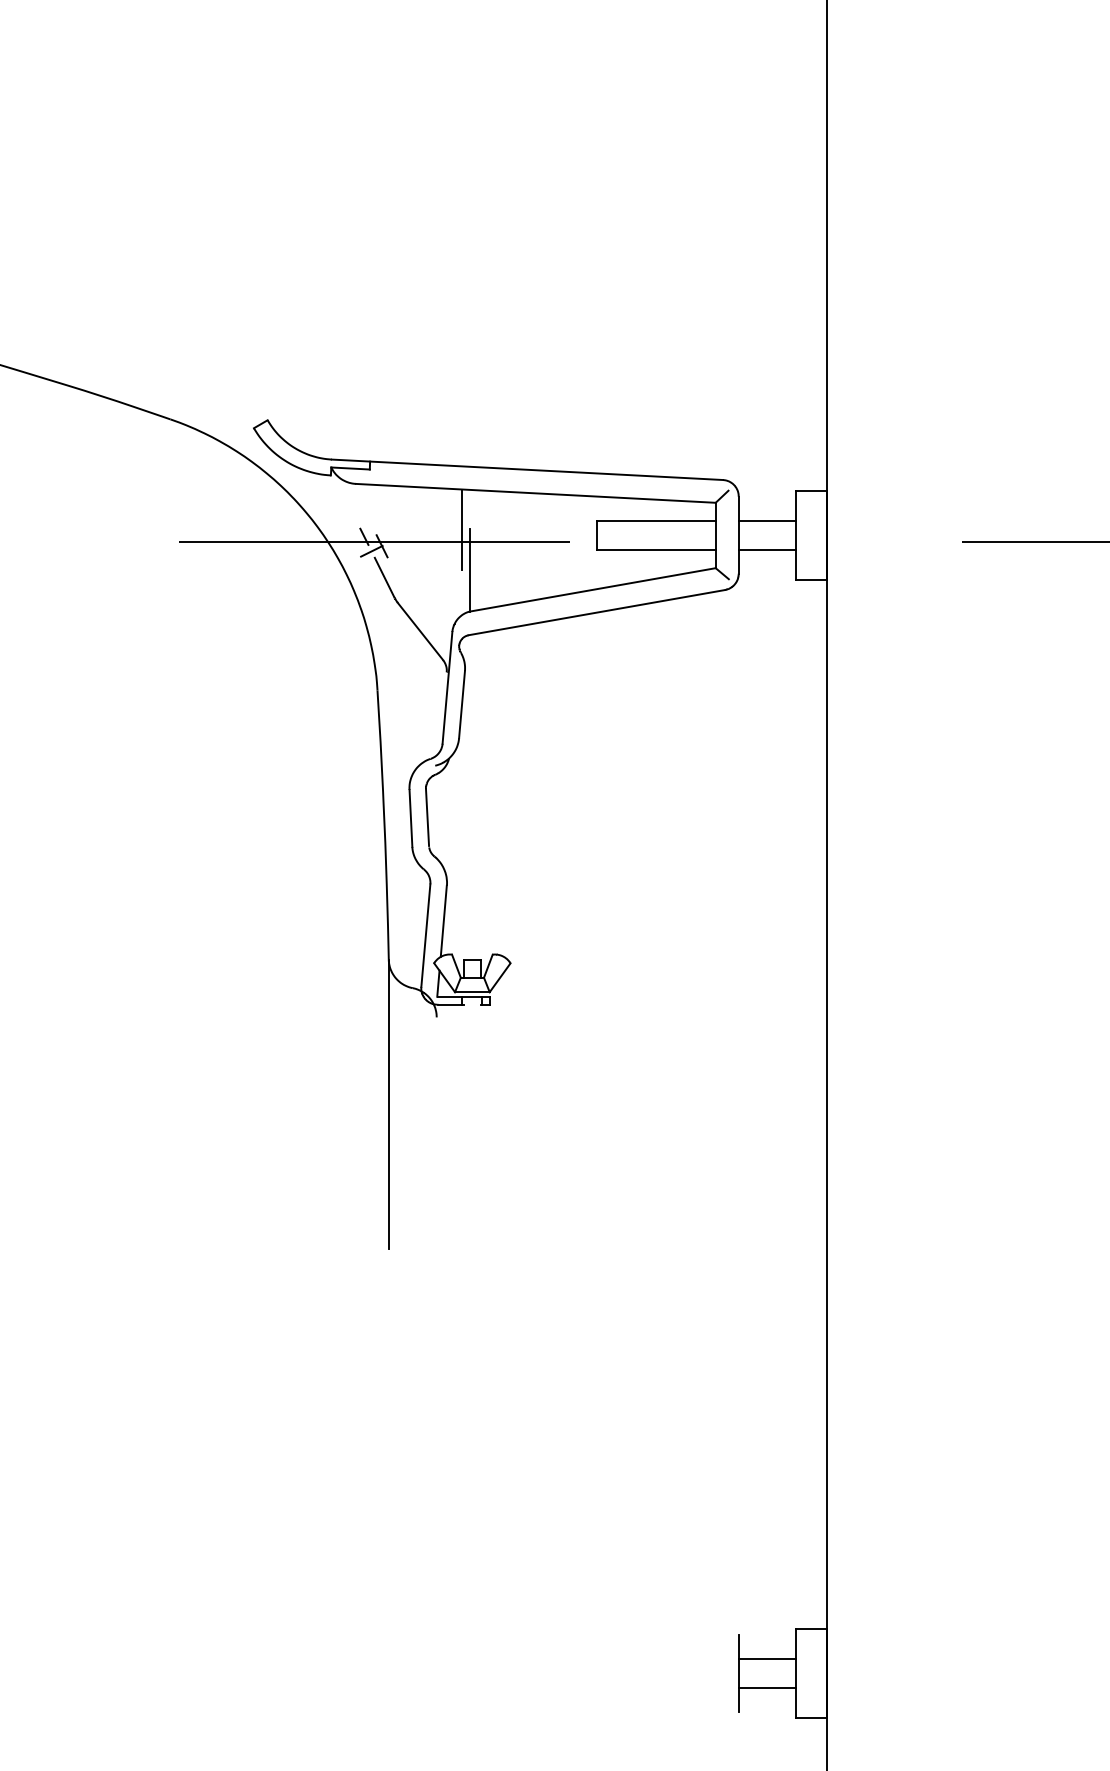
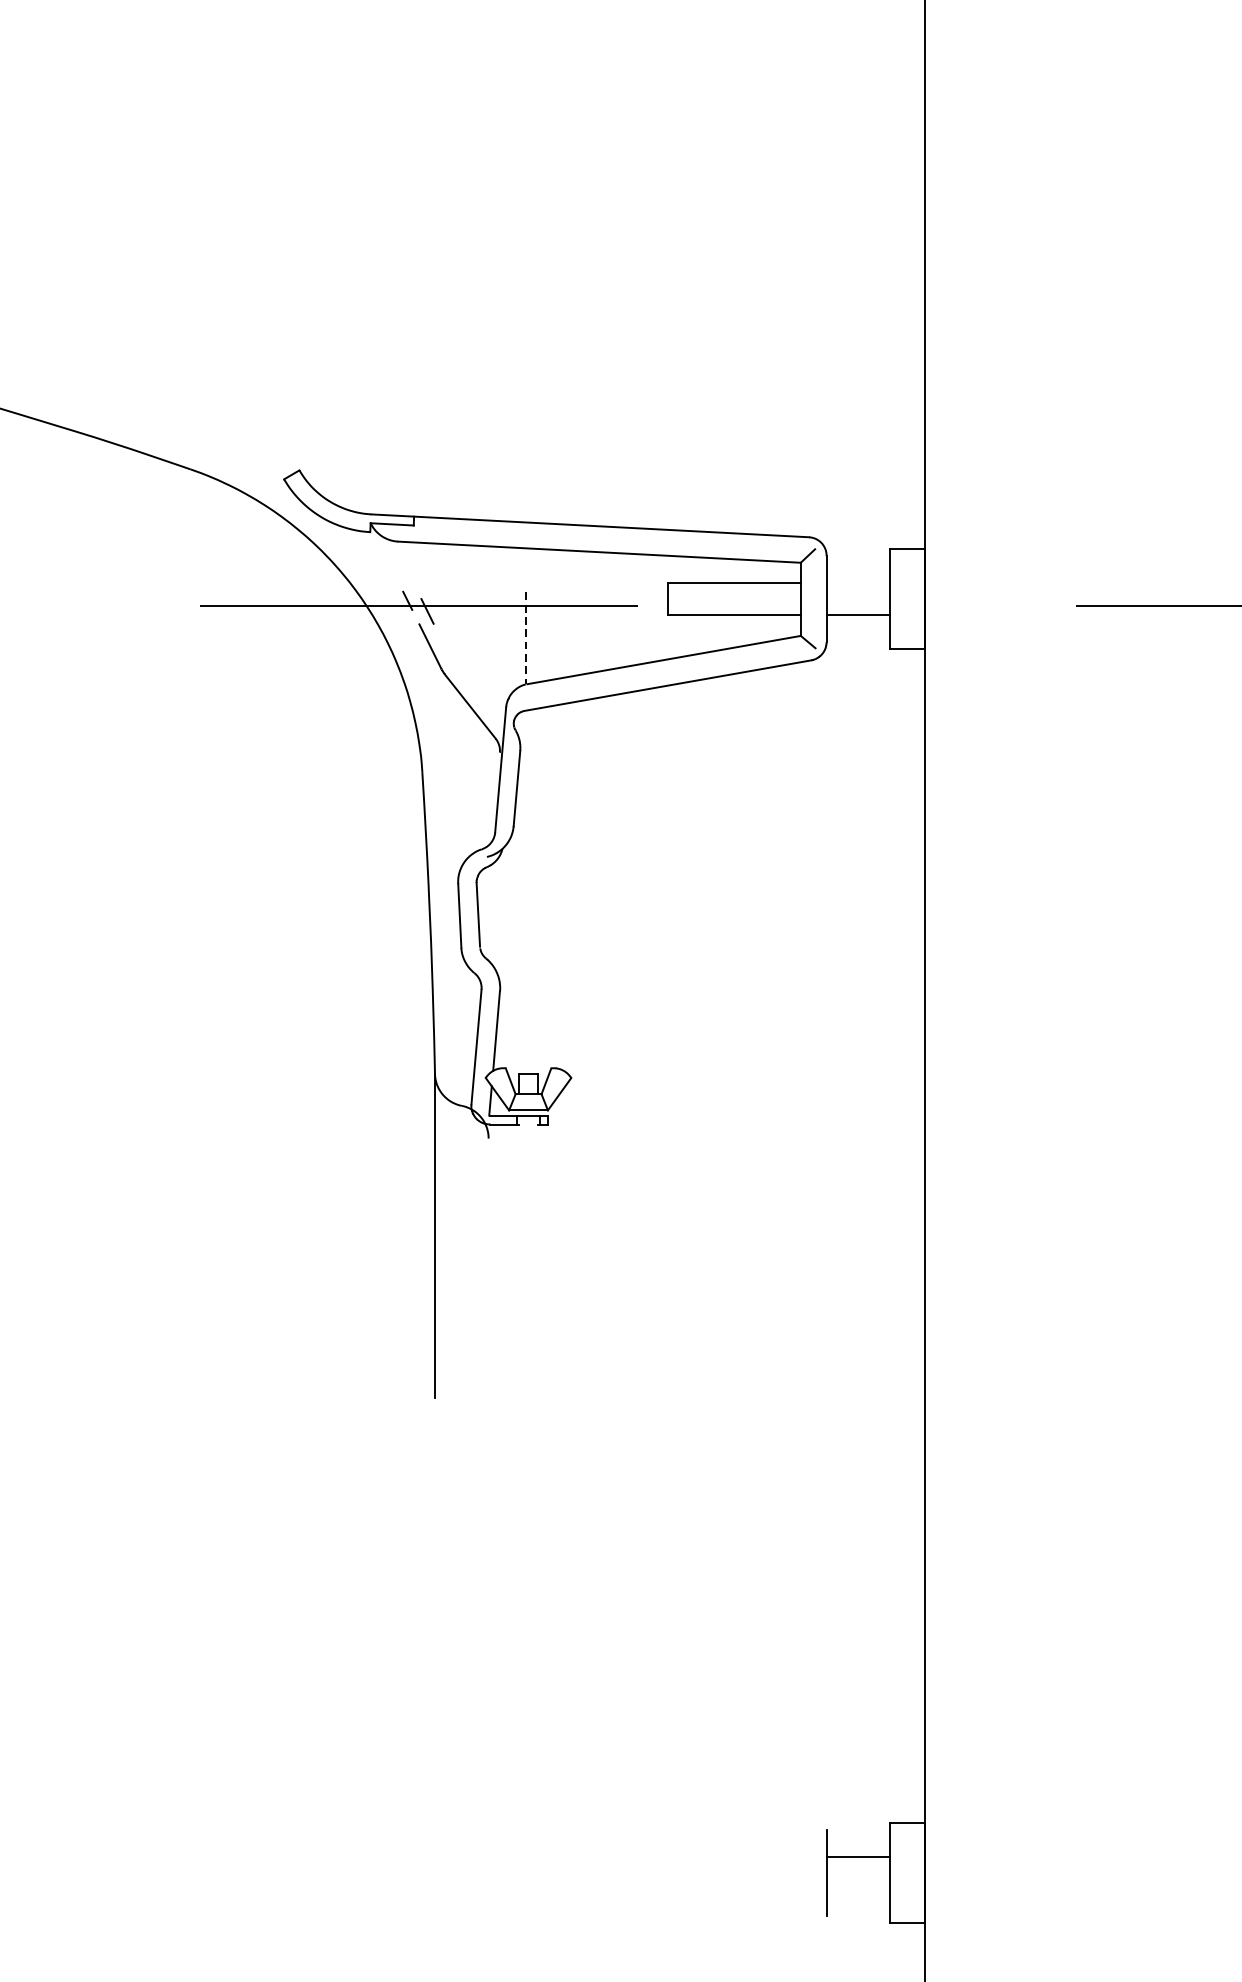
line: (766, 520) -> (857, 582), removed
line: (461, 529) -> (516, 592), removed
line: (371, 551) -> (415, 617), removed
line: (469, 570) -> (525, 638), solid -> dashed
line: (766, 1688) -> (857, 1889), removed

